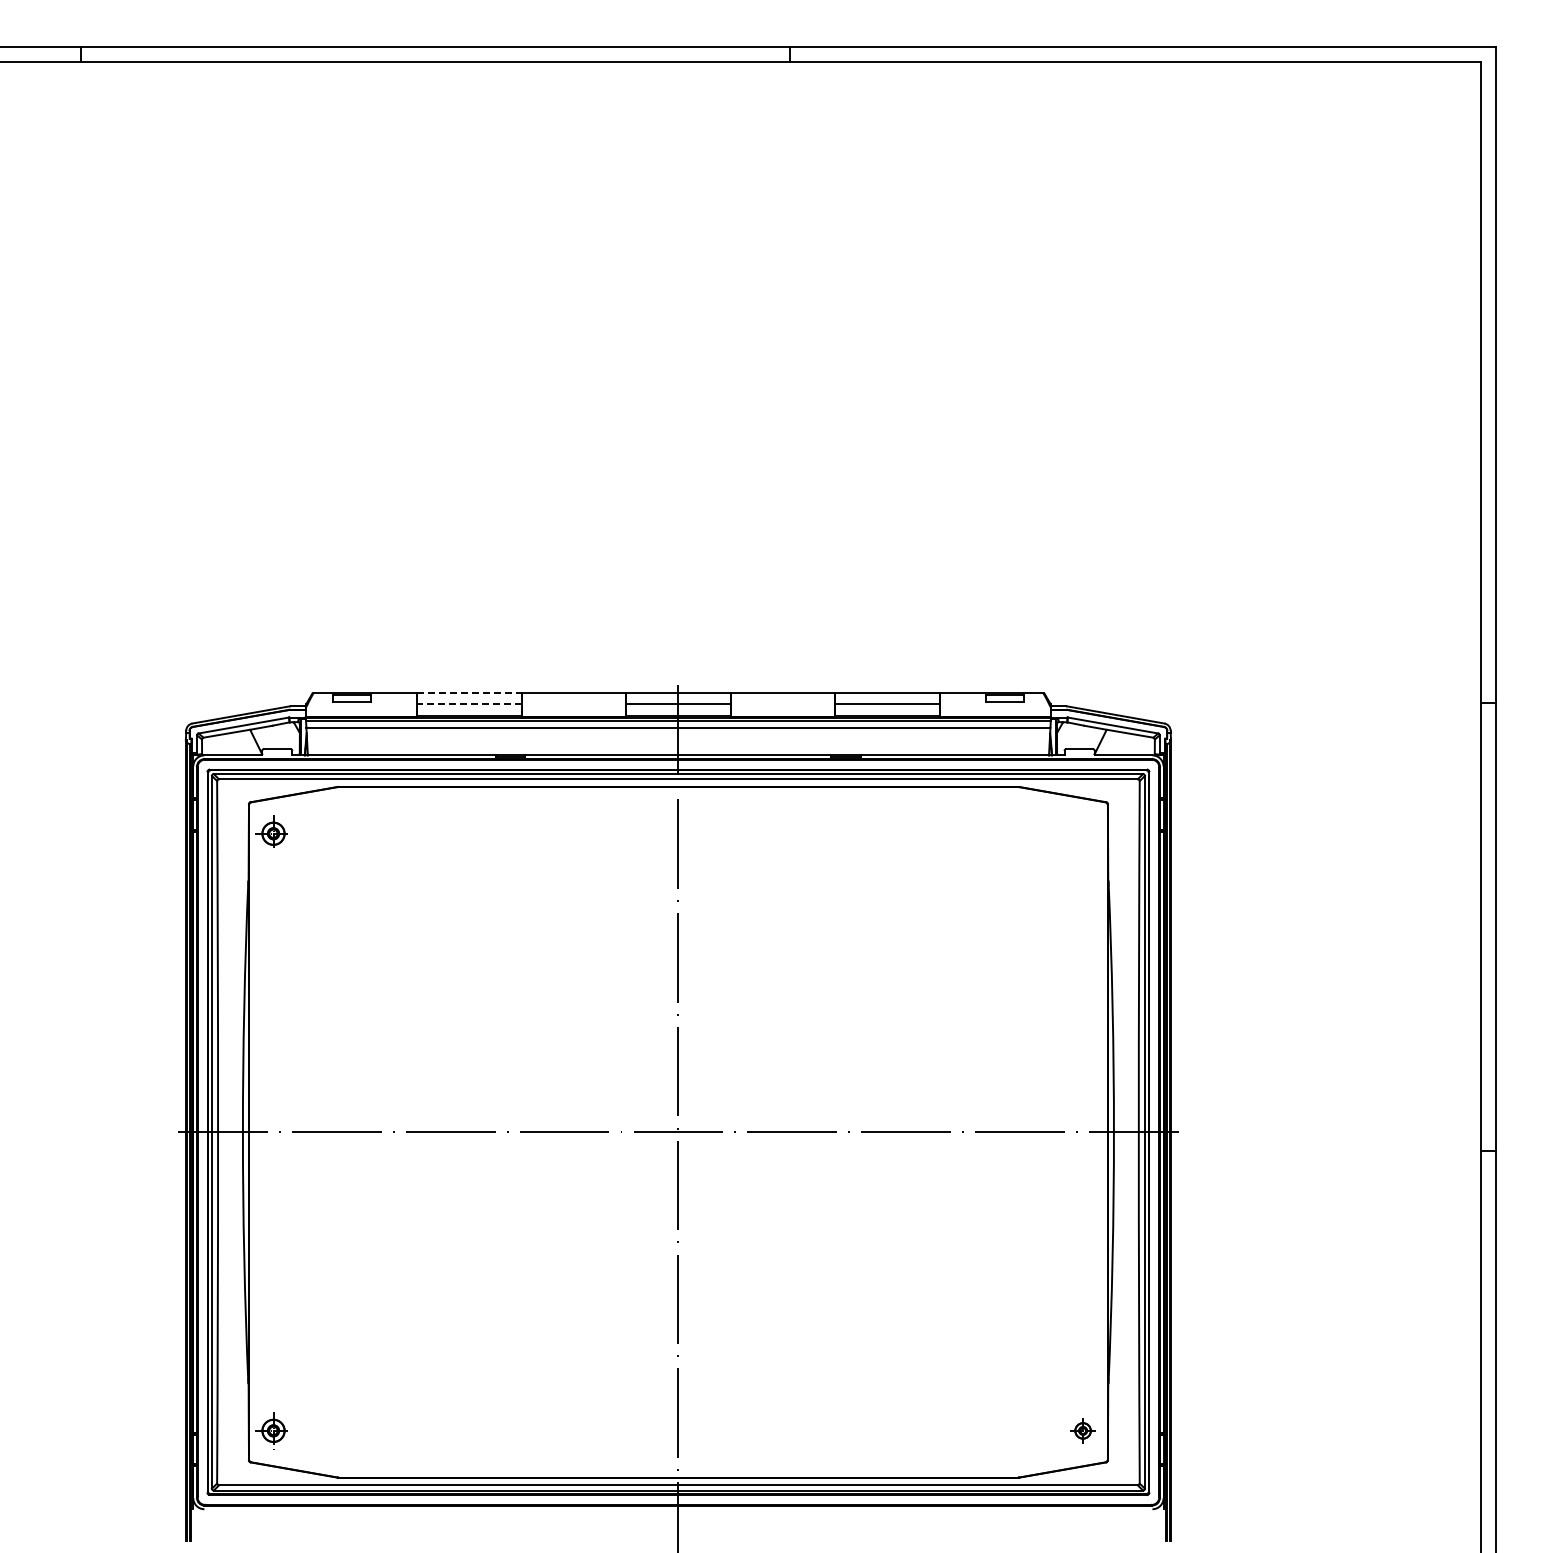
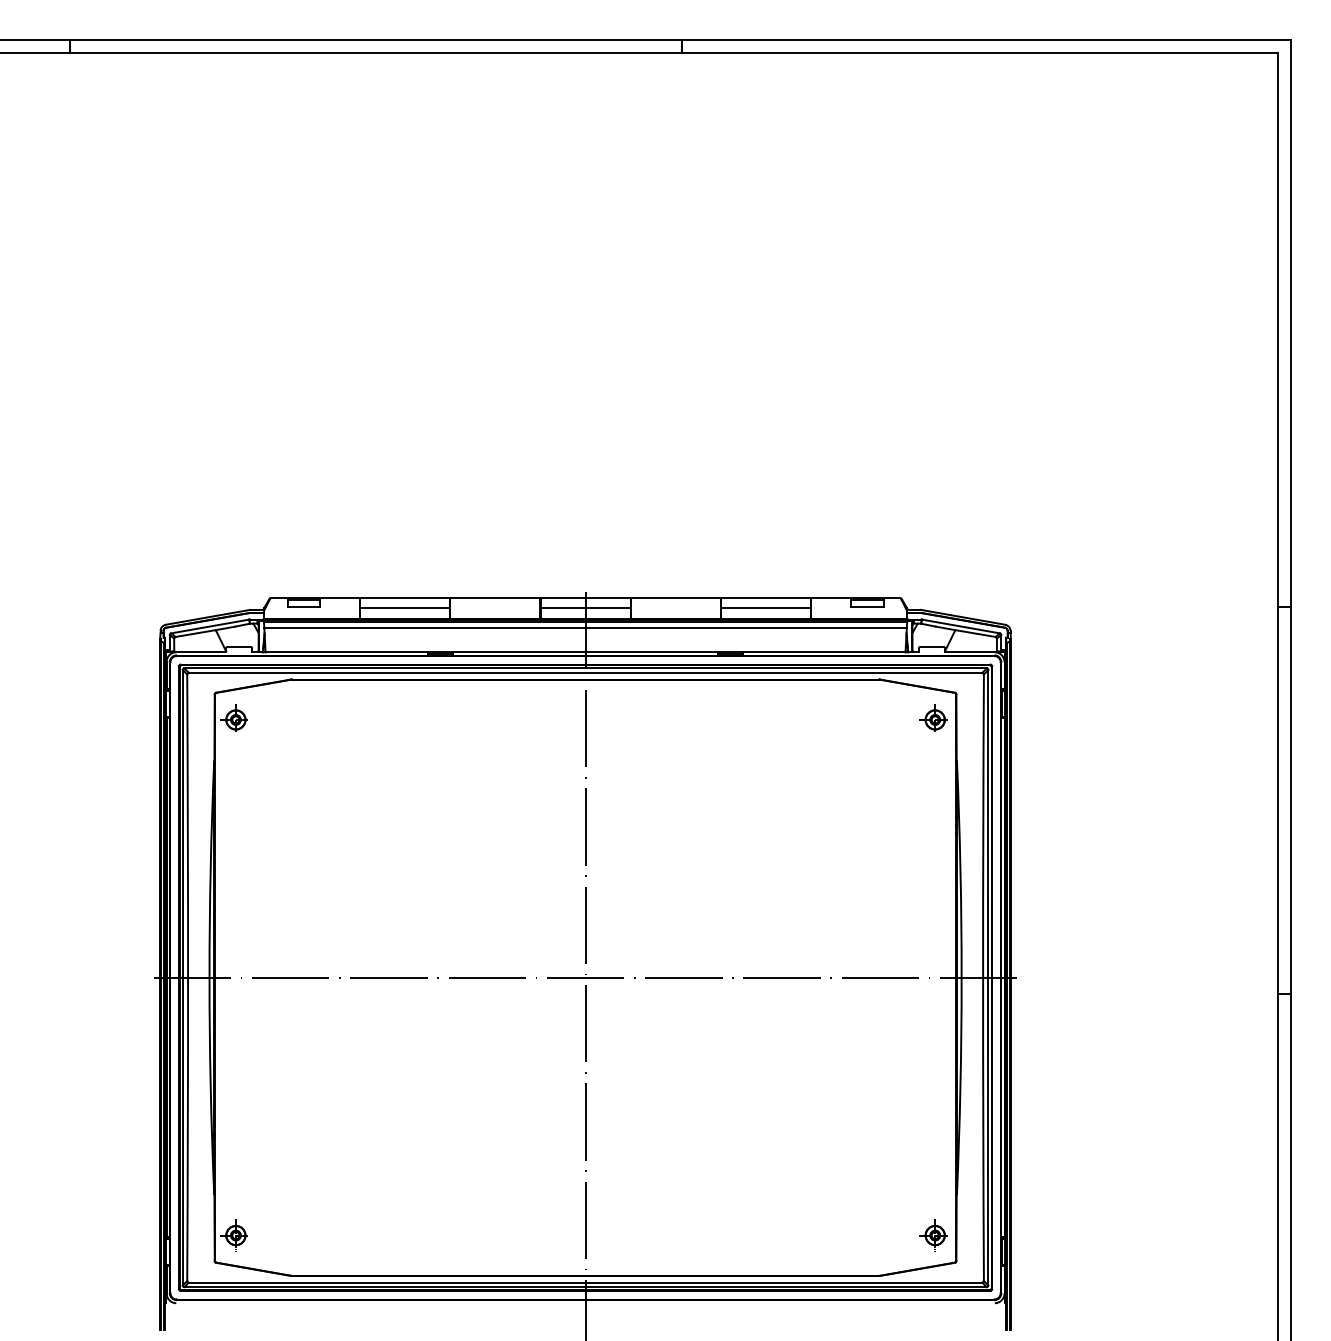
line: (469, 692) -> (405, 597), dashed -> solid
line: (468, 704) -> (404, 608), dashed -> solid
part: (1082, 831) -> (934, 717), added
part: (1082, 1430) -> (934, 1235), size x1.43

